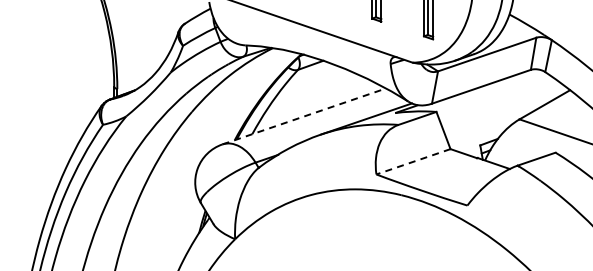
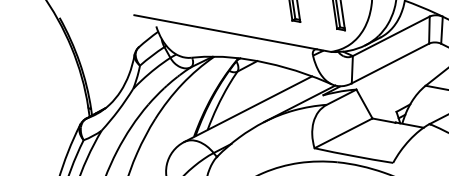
line: (304, 116) -> (248, 109), dashed -> solid
line: (413, 161) -> (343, 133), dashed -> solid

